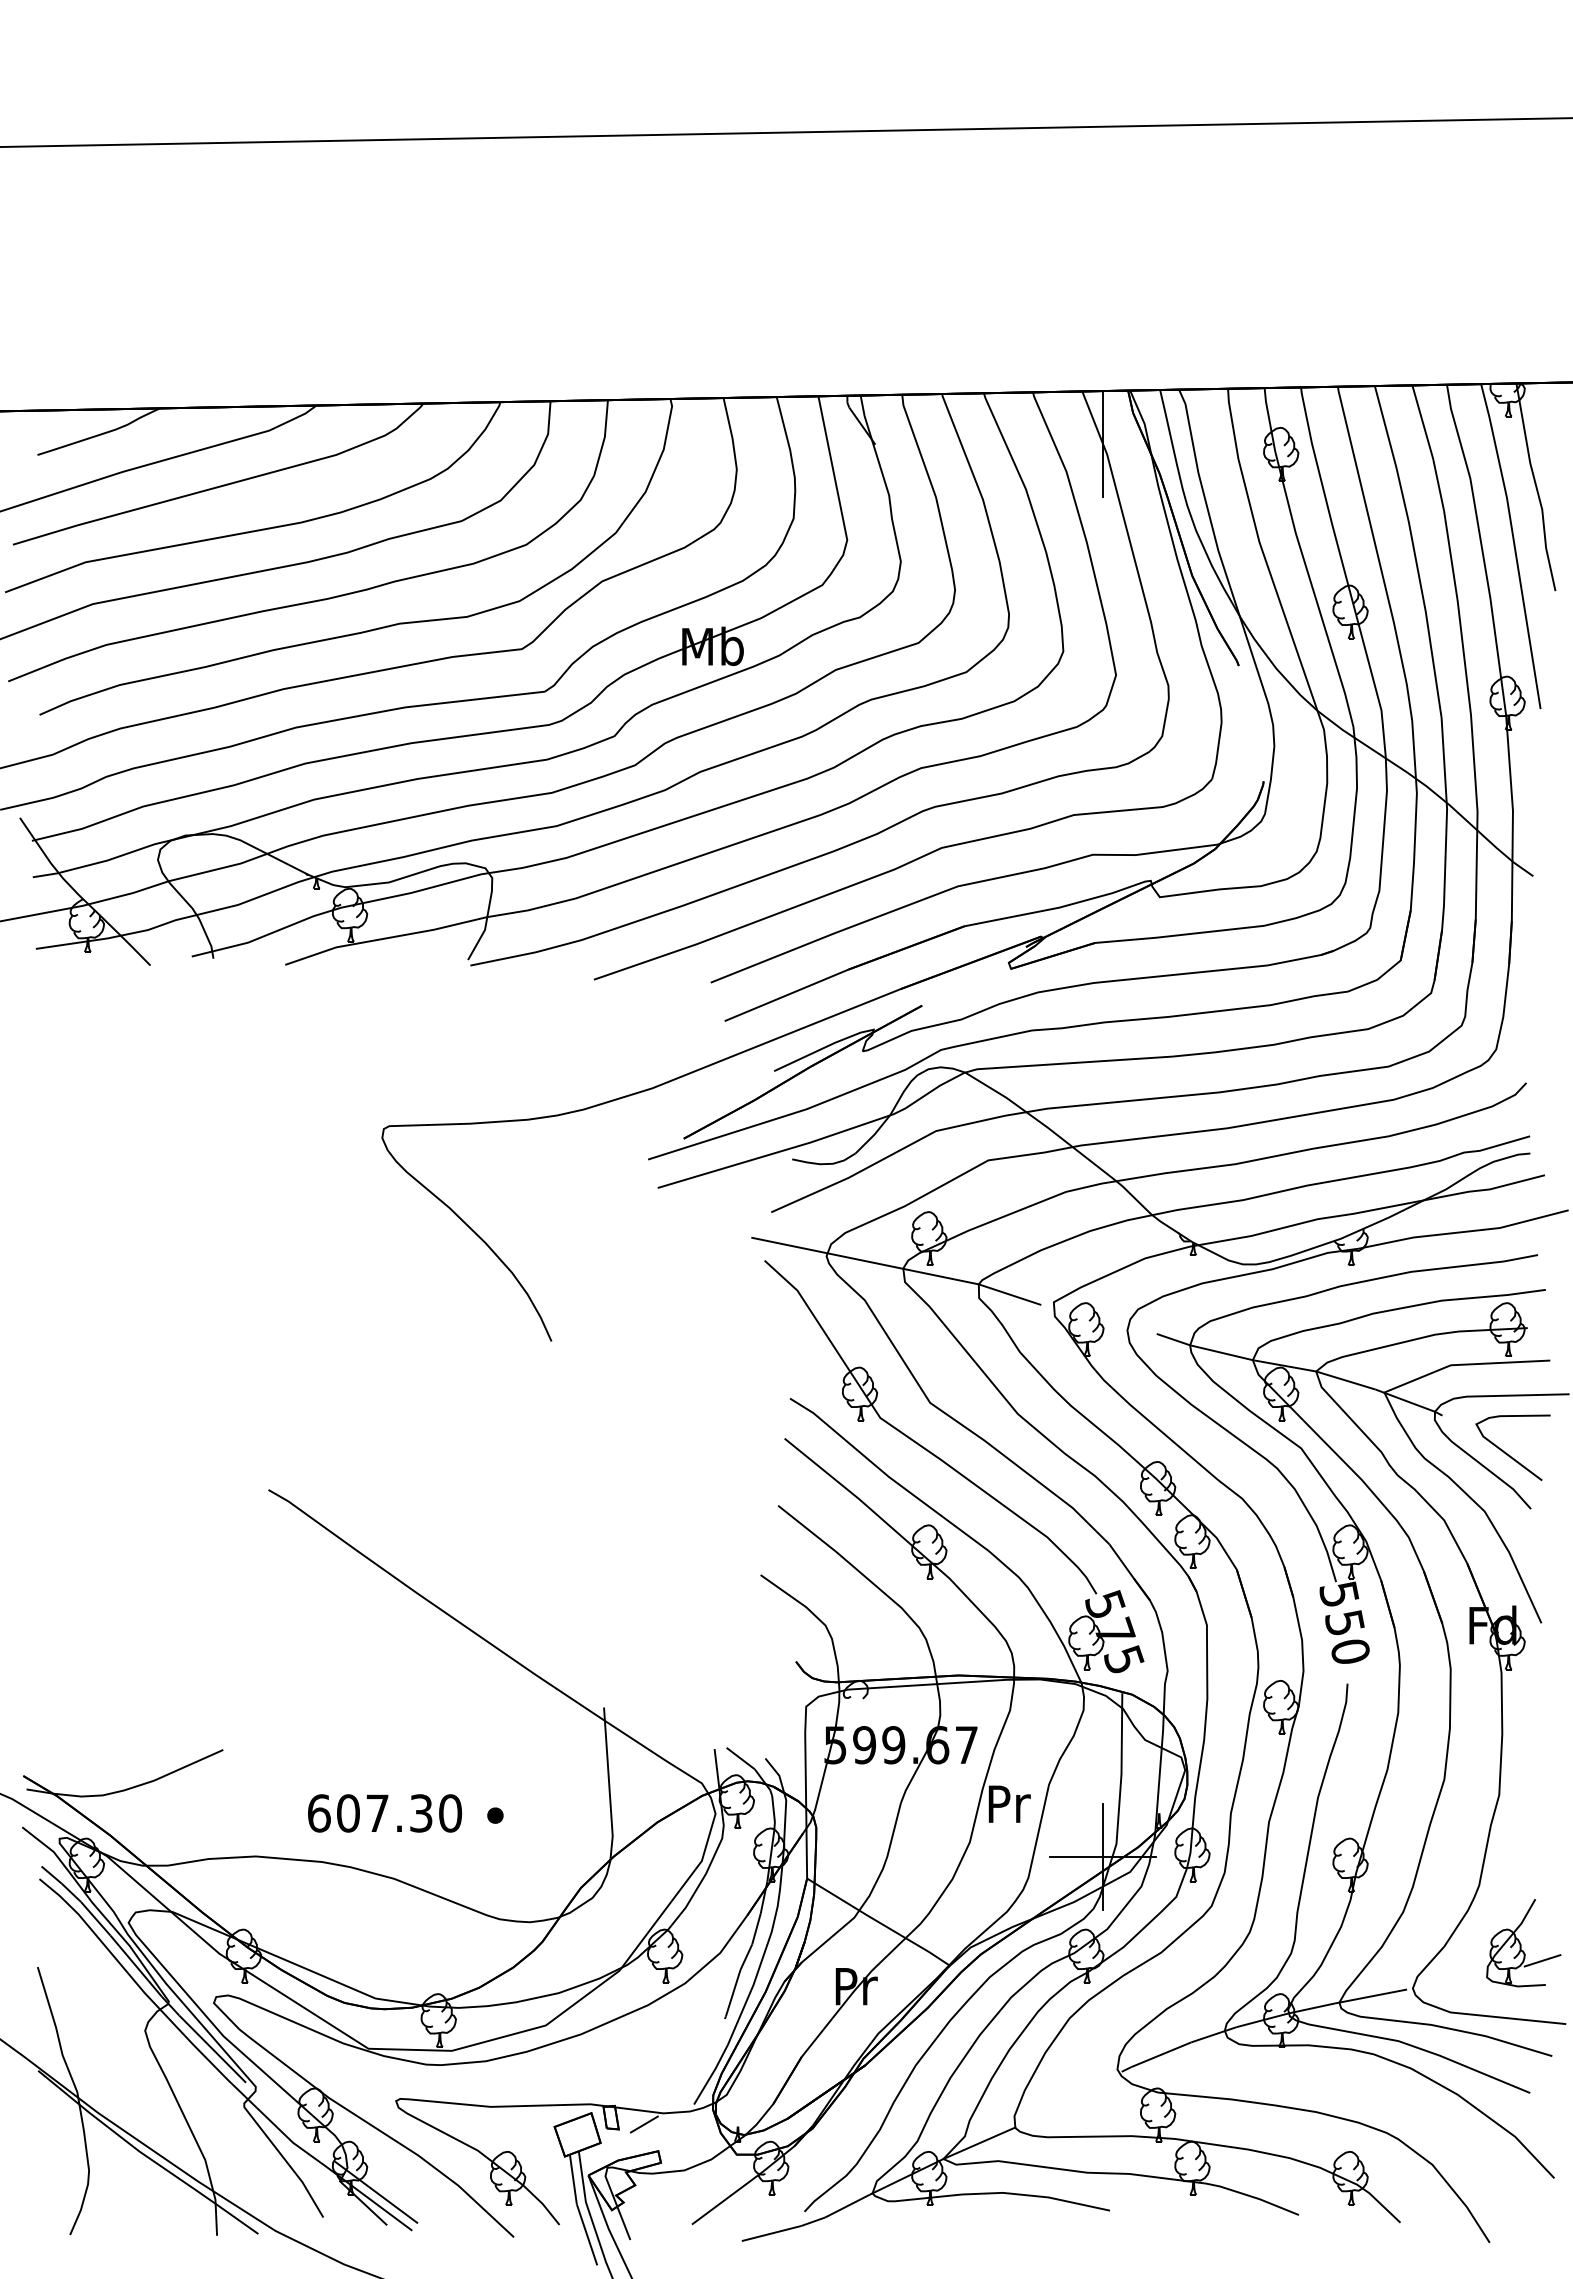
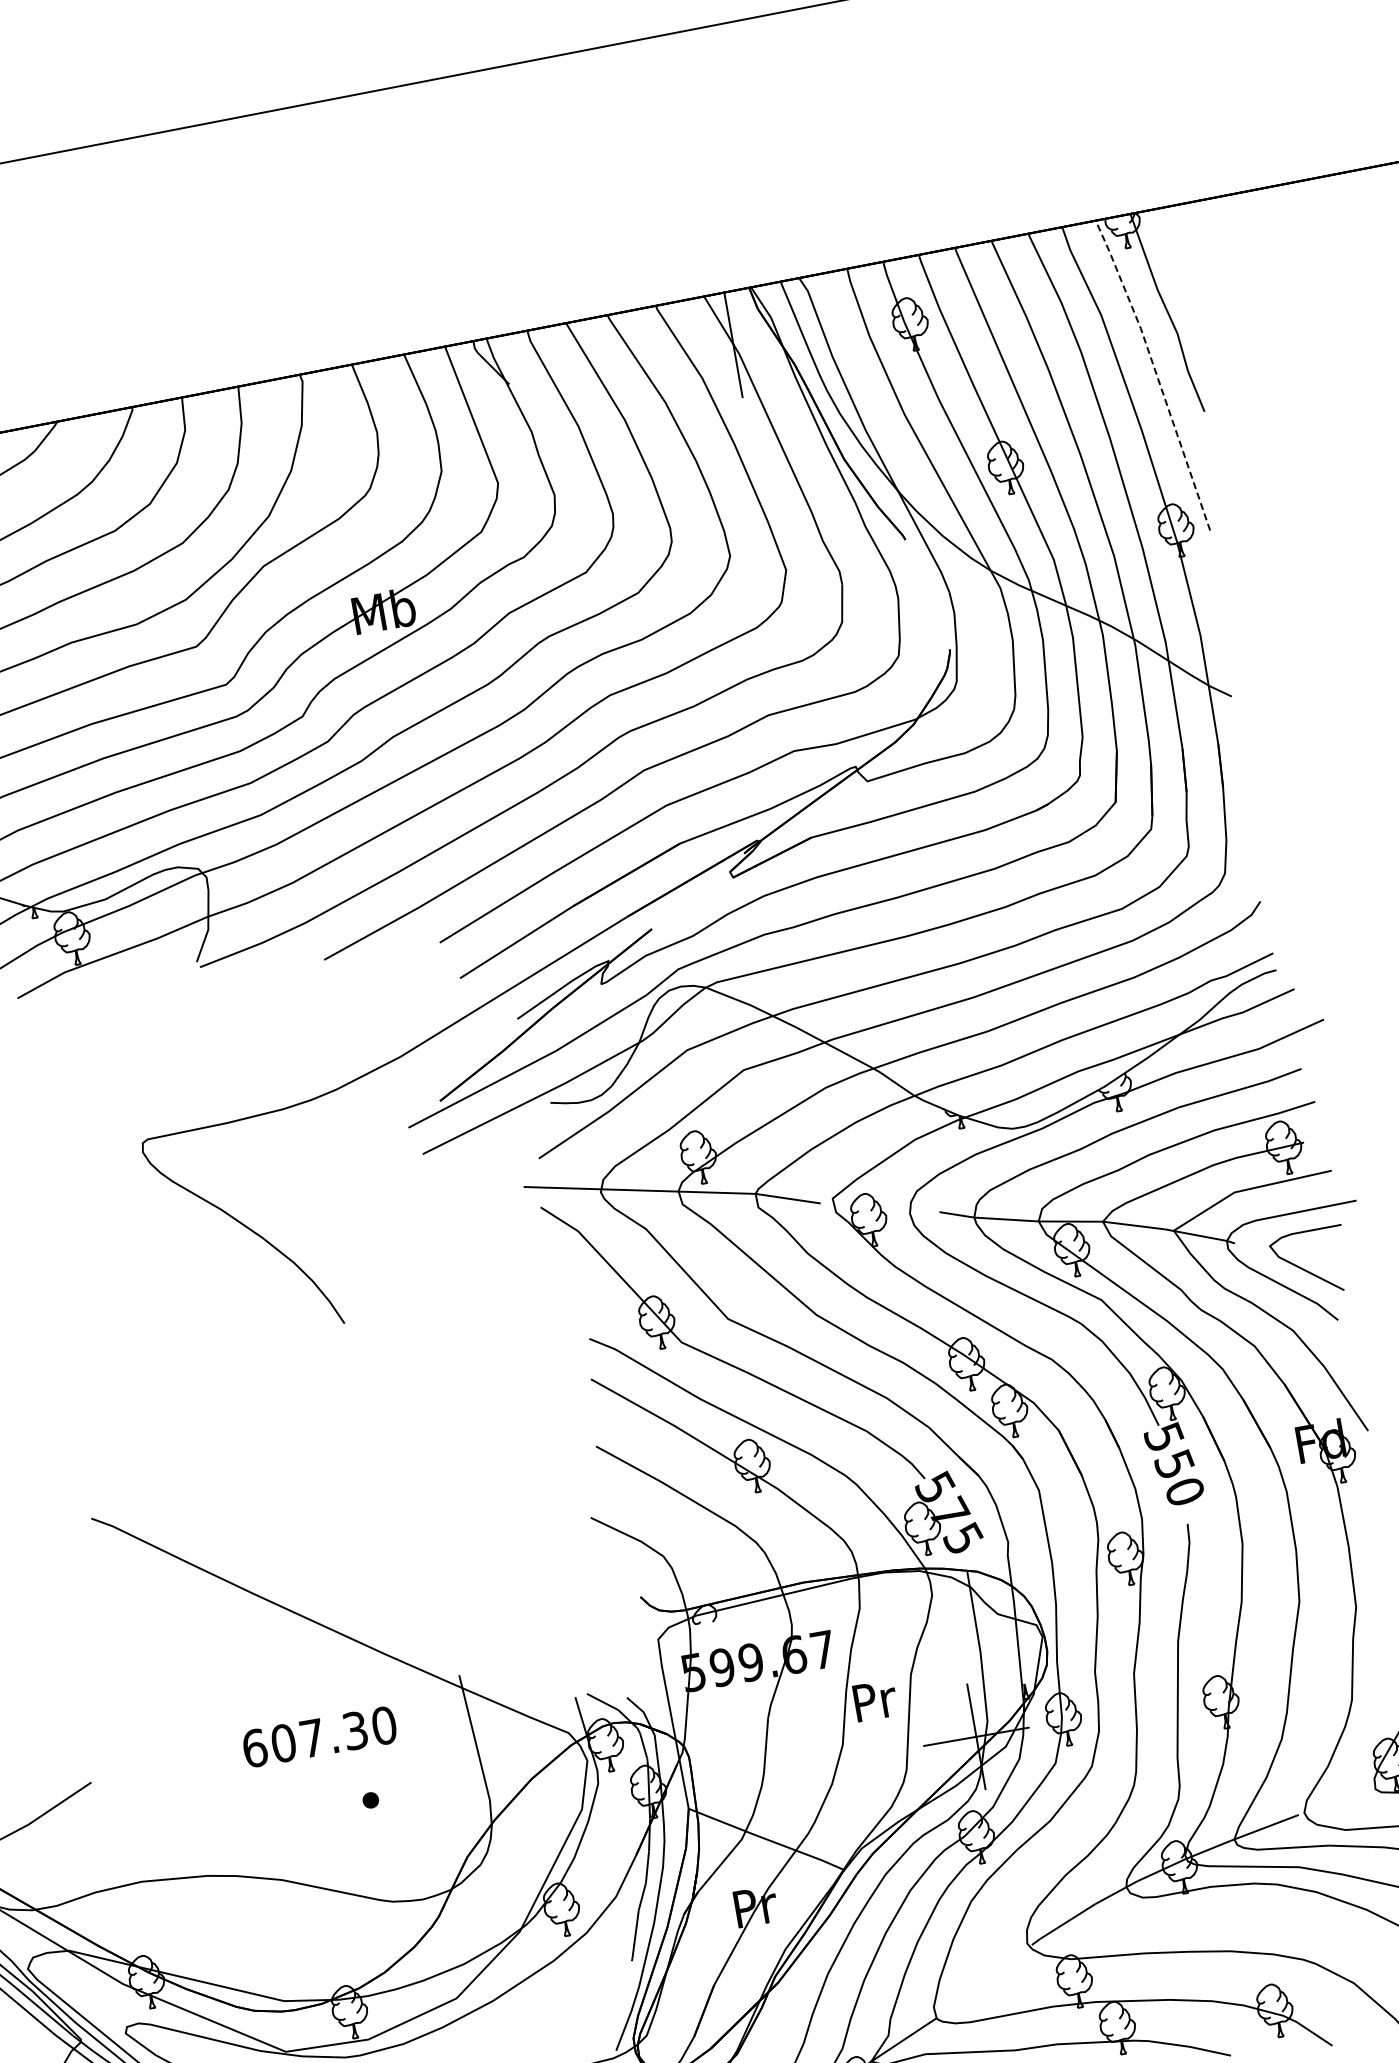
line: (1514, 544) -> (1156, 372), solid -> dashed
text: (385, 1813) -> (320, 1736), moved

